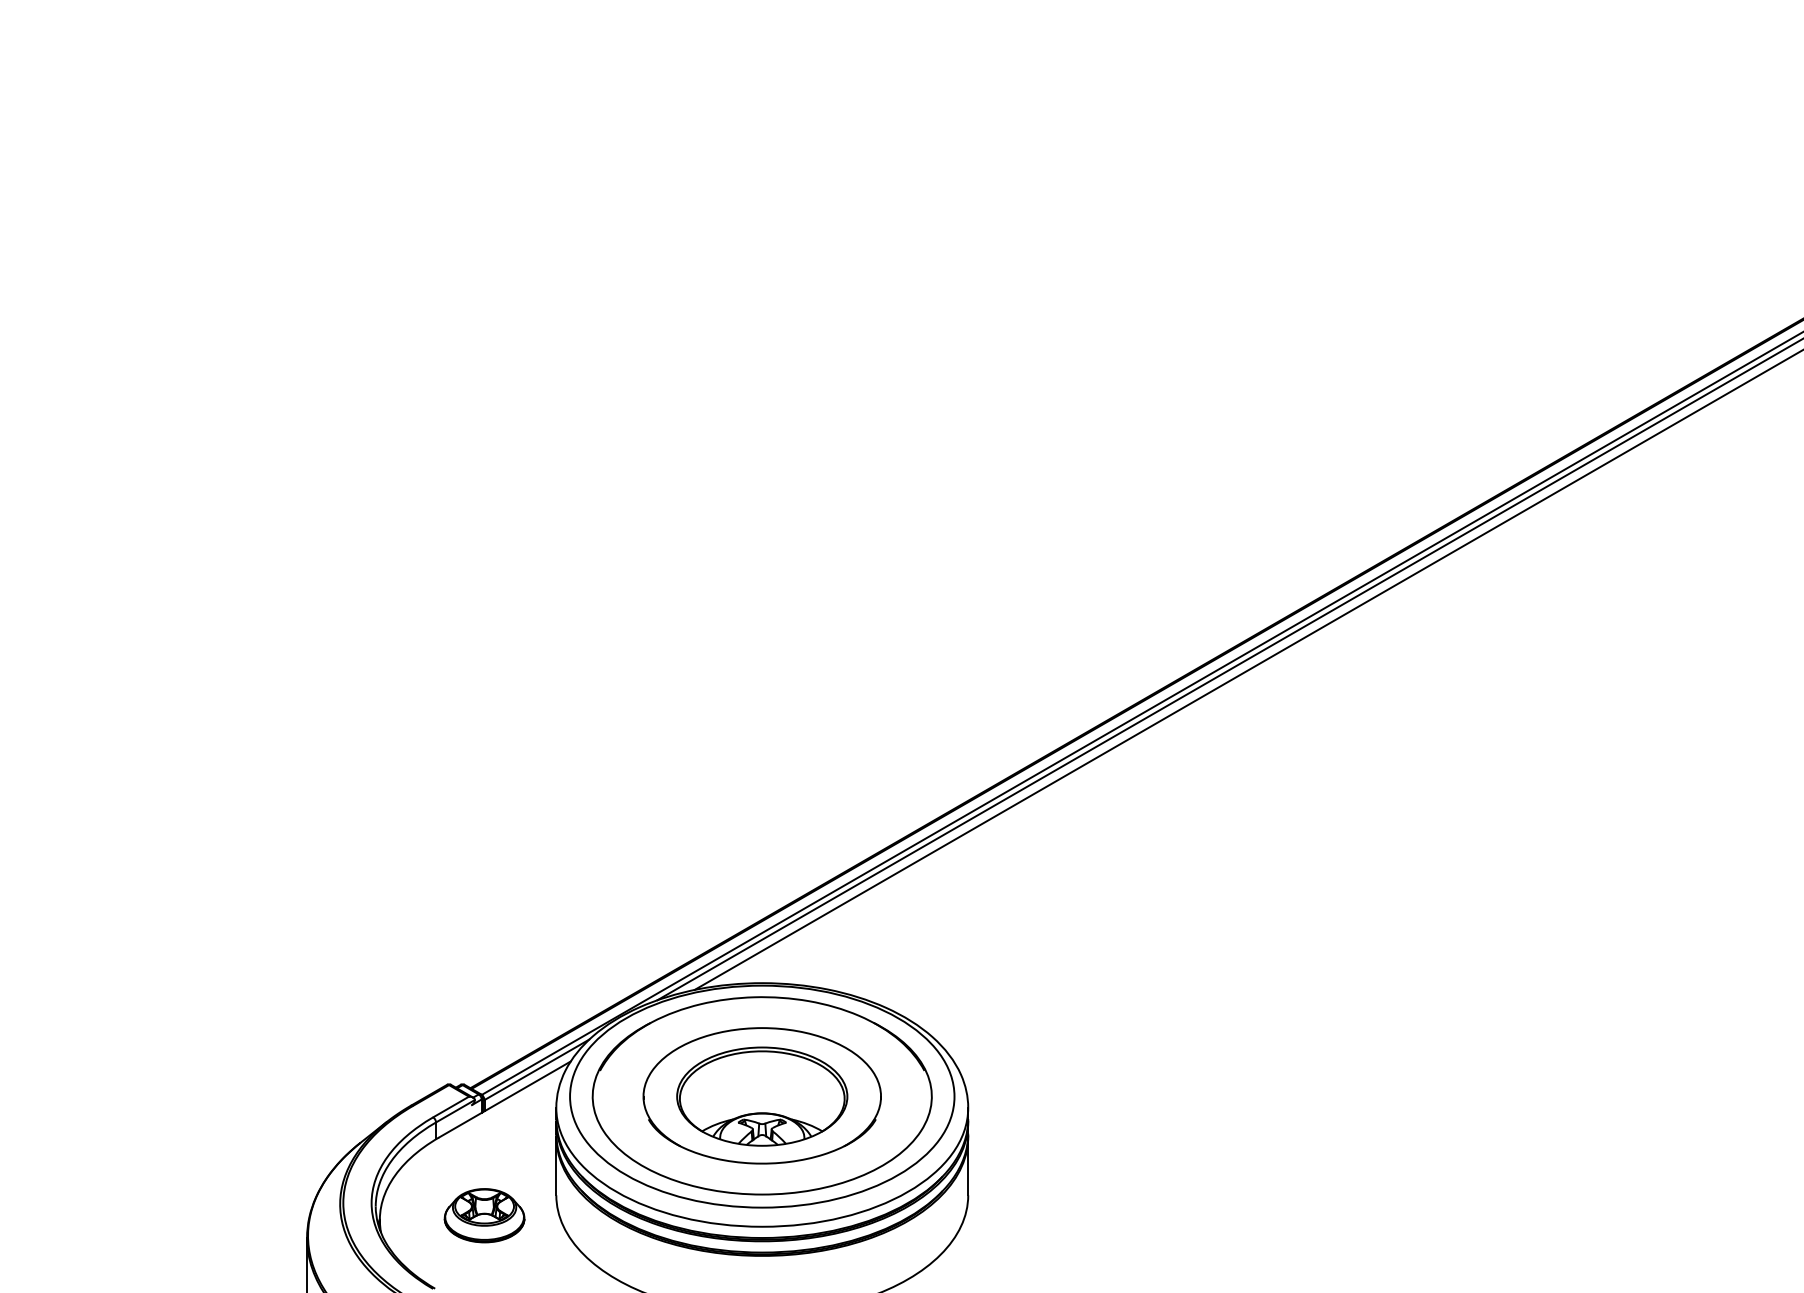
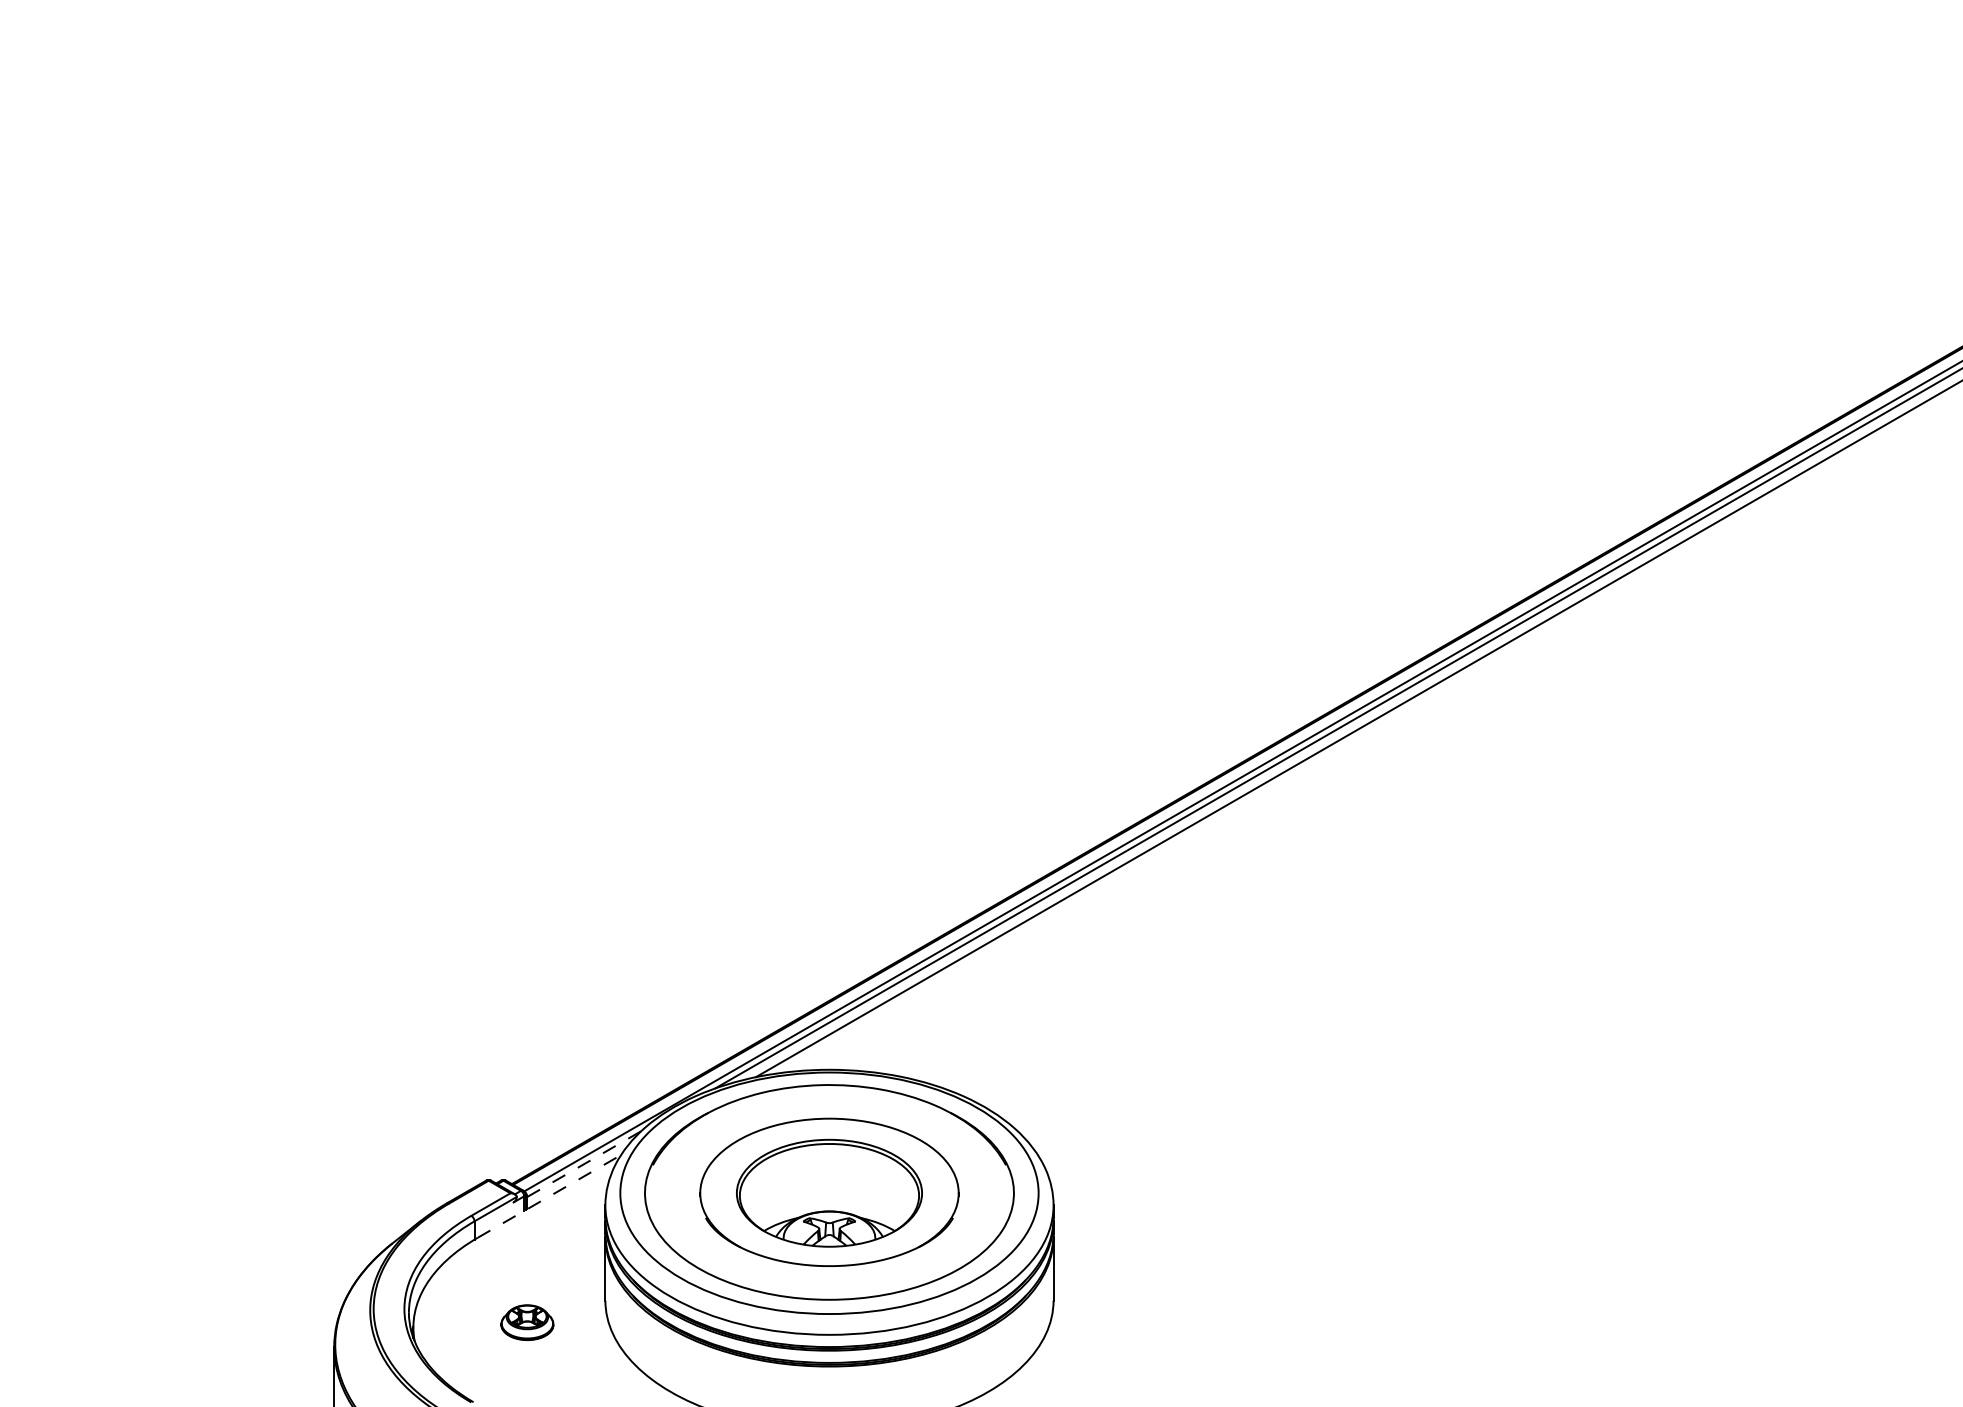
line: (537, 1070) -> (584, 1164), solid -> dashed
line: (504, 1099) -> (549, 1196), solid -> dashed
part: (484, 1215) -> (527, 1322), size x0.6

